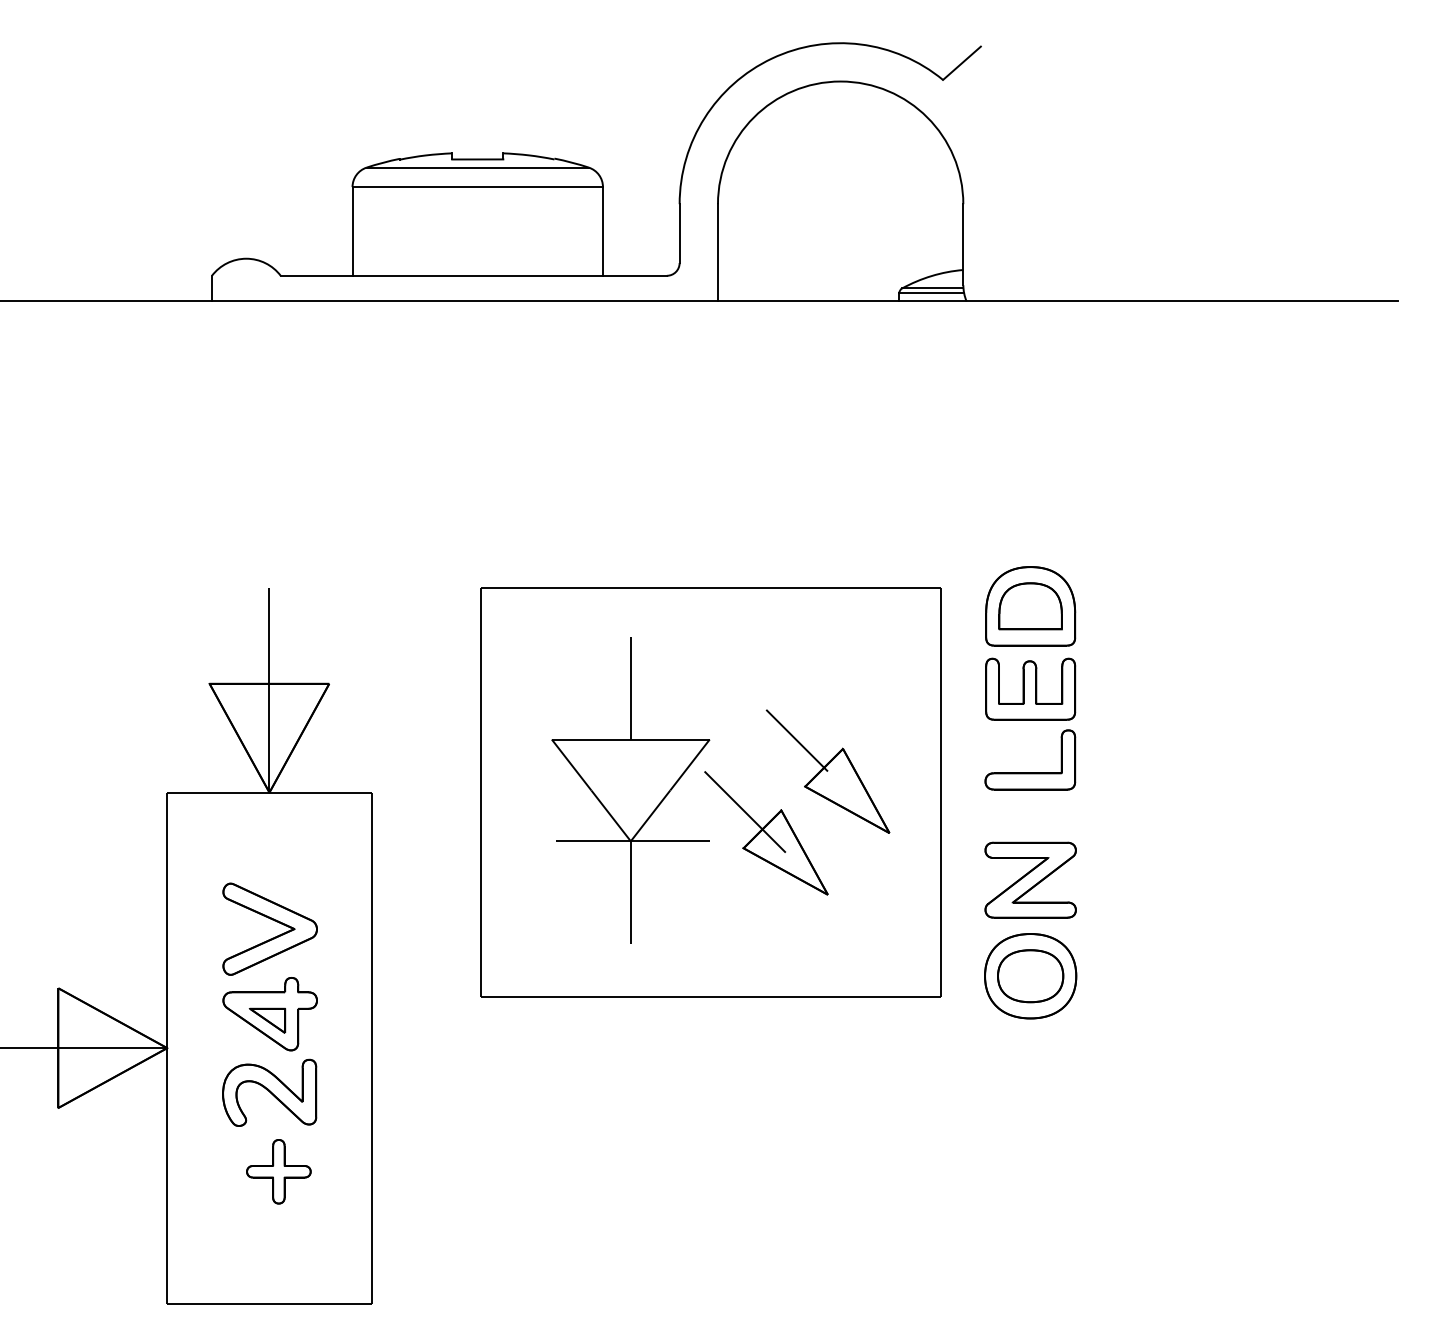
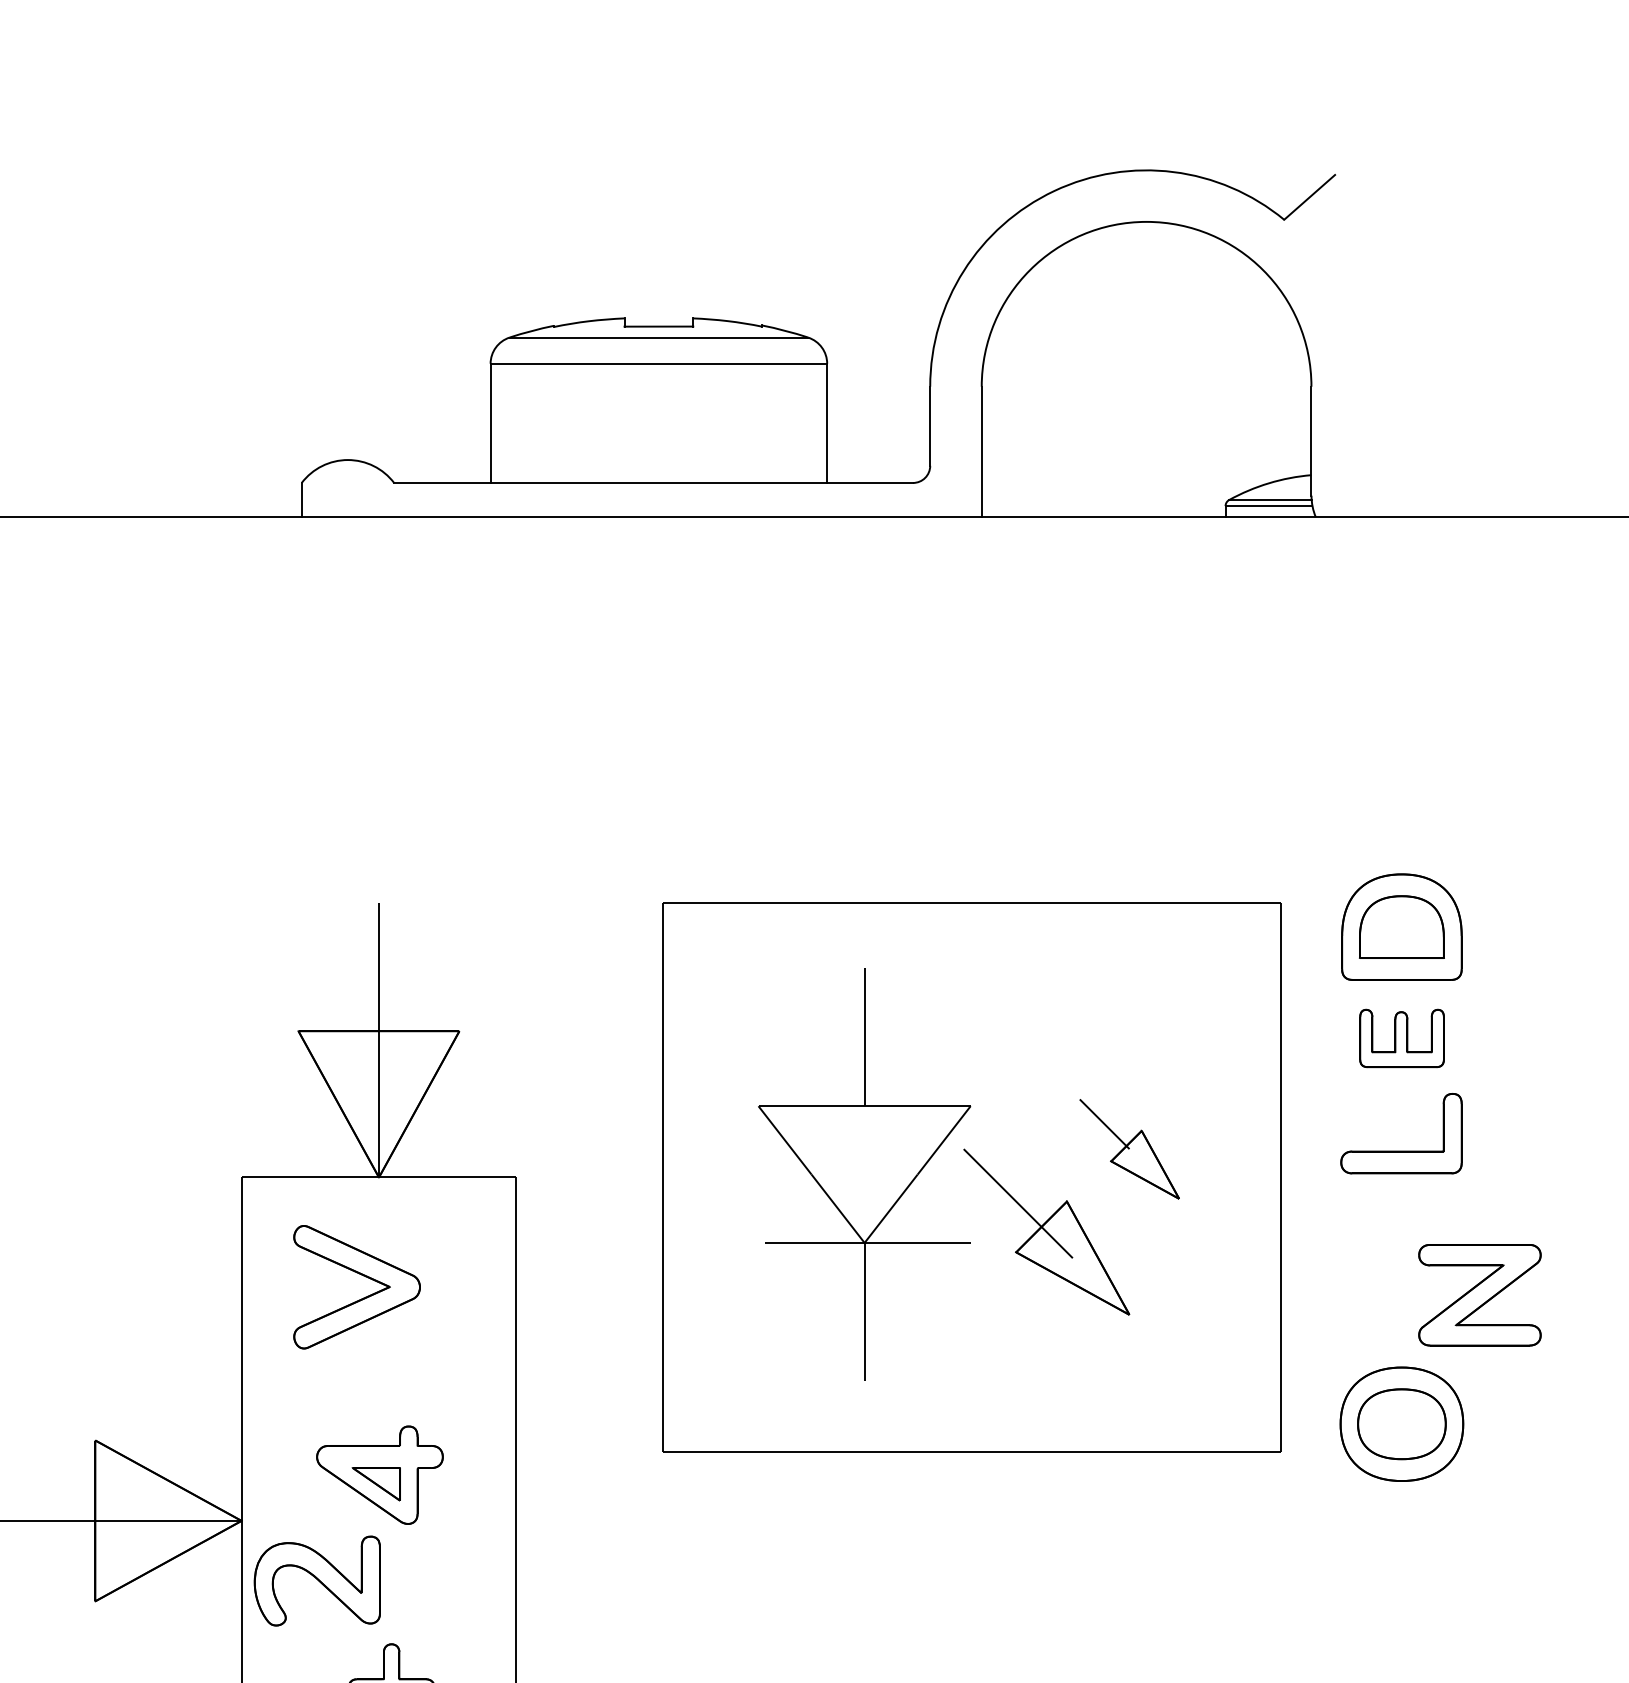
part: (1030, 688) -> (1401, 1037), size x0.7
part: (827, 771) -> (1128, 1149), size x0.6
part: (1030, 879) -> (1479, 1294), moved
part: (272, 920) -> (360, 1275), moved
part: (269, 1092) -> (317, 1580), moved

